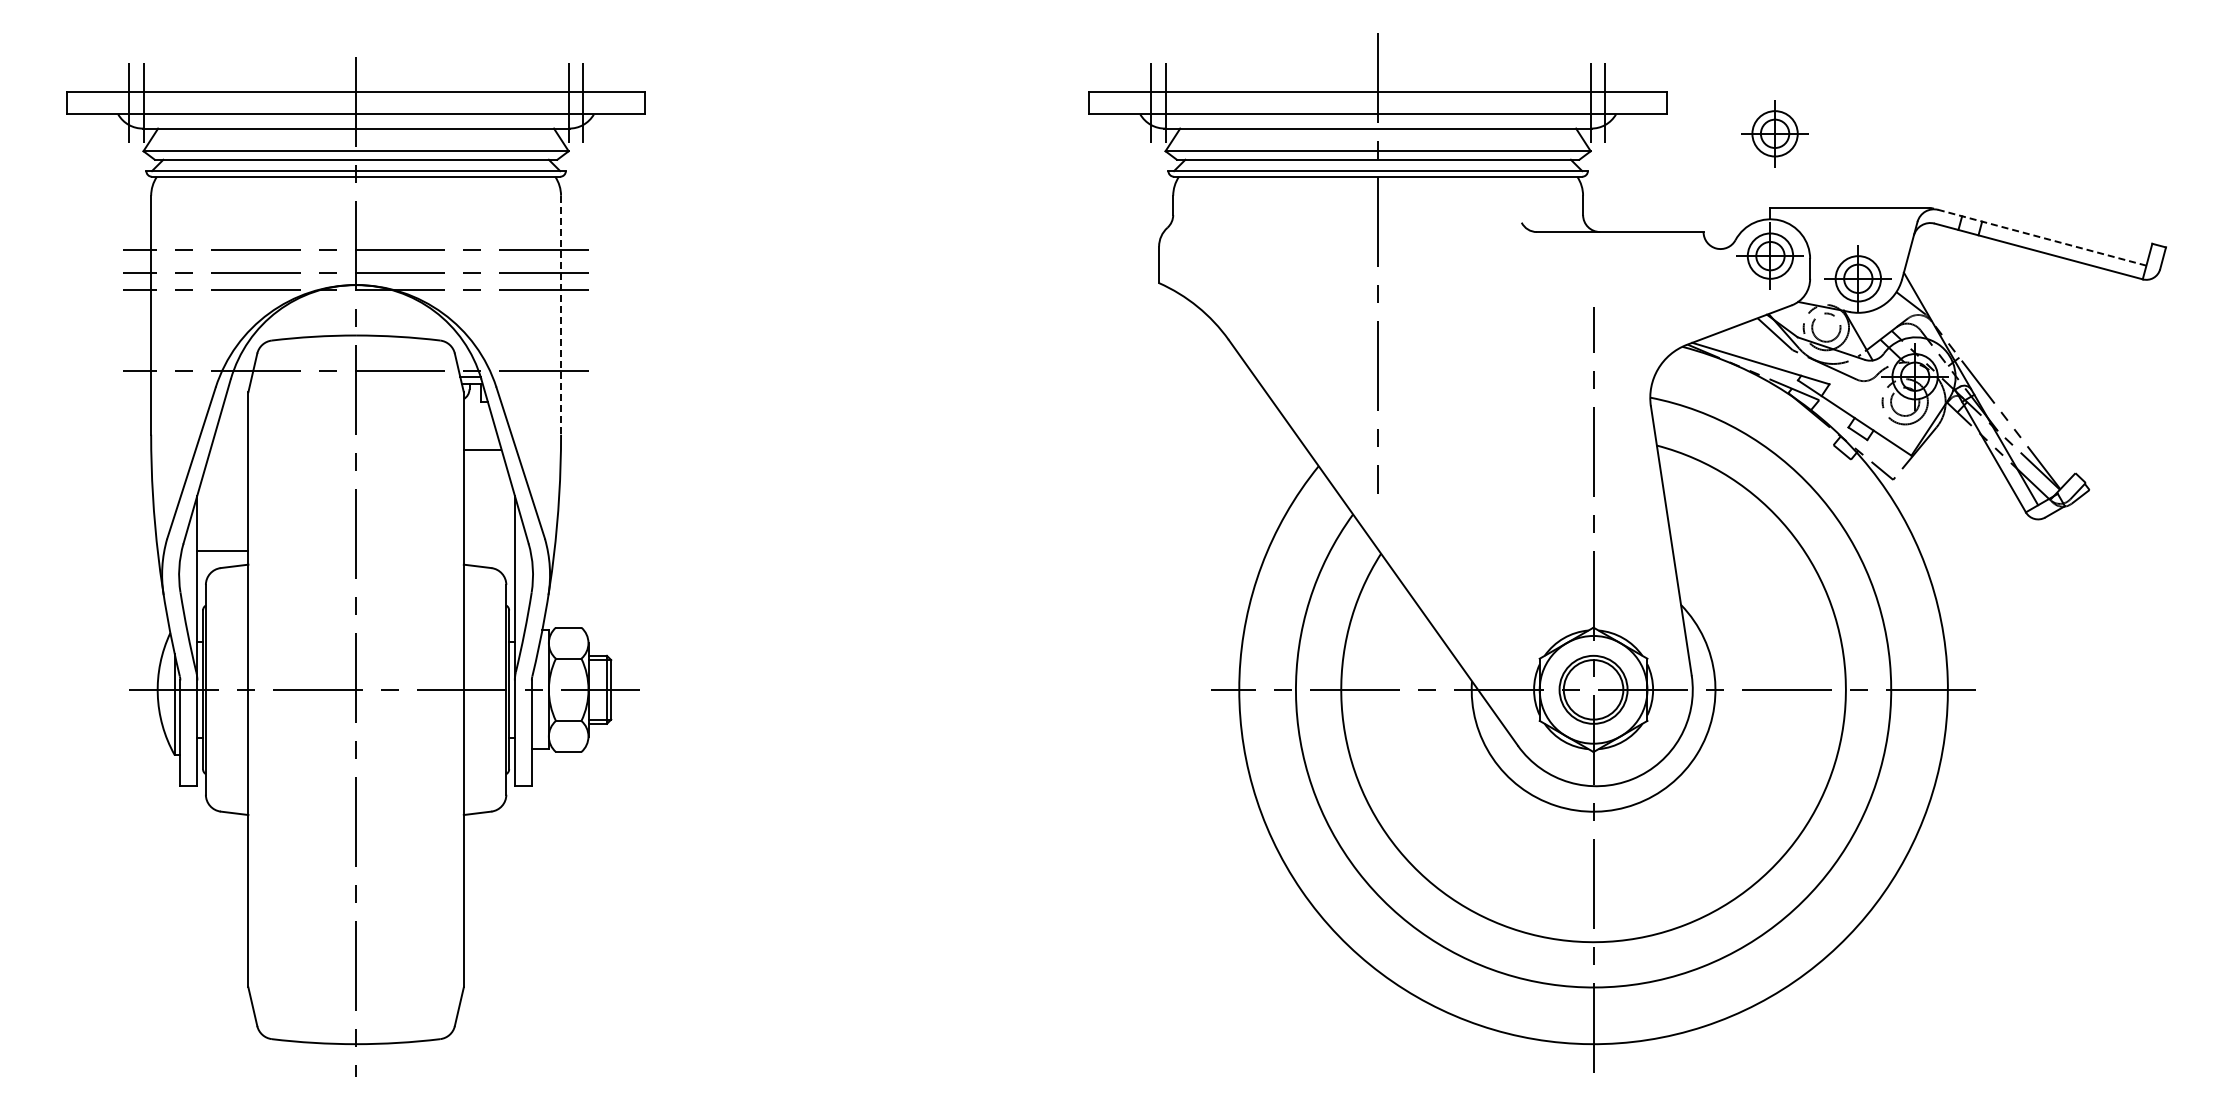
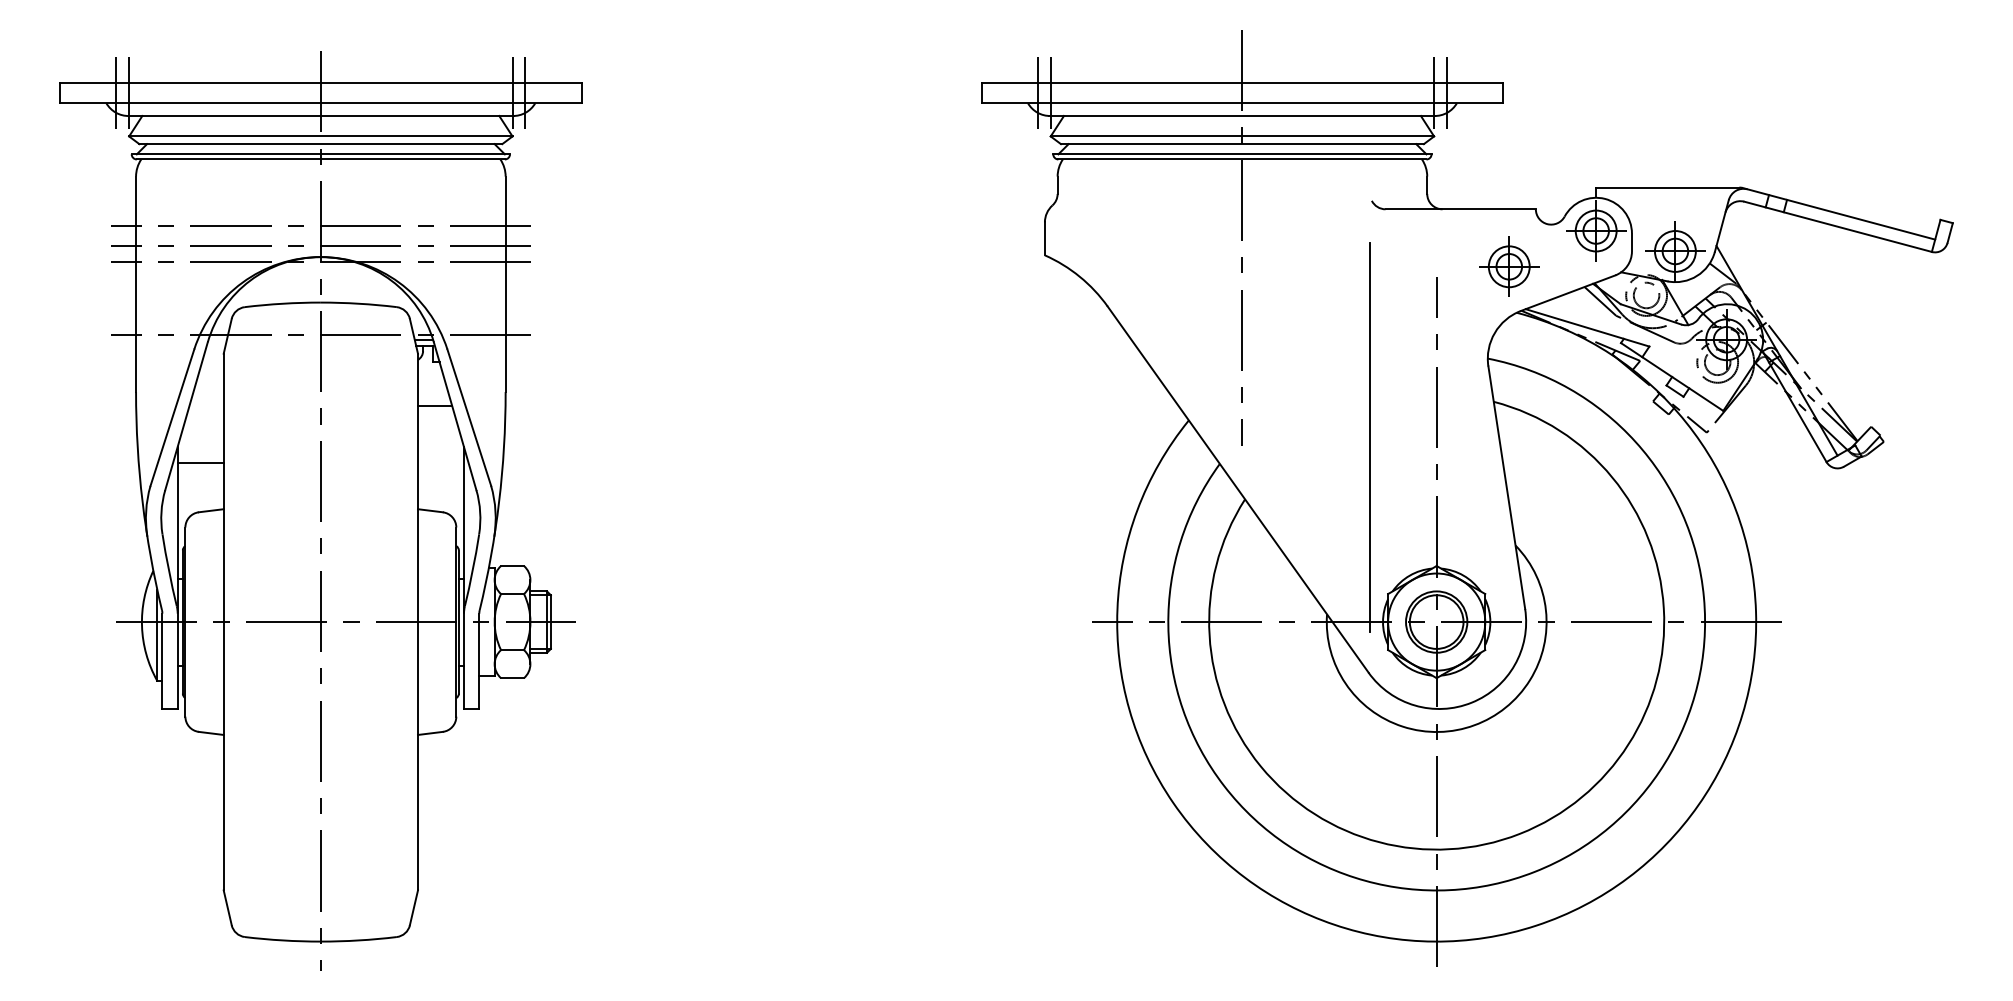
part: (1774, 133) -> (1508, 266), moved
line: (2039, 237) -> (1838, 214), dashed -> solid
line: (561, 315) -> (506, 284), dashed -> solid
line: (1519, 484) -> (1369, 436), added
line: (222, 550) -> (200, 463), moved

